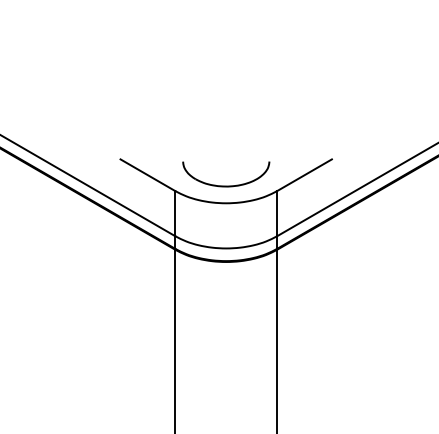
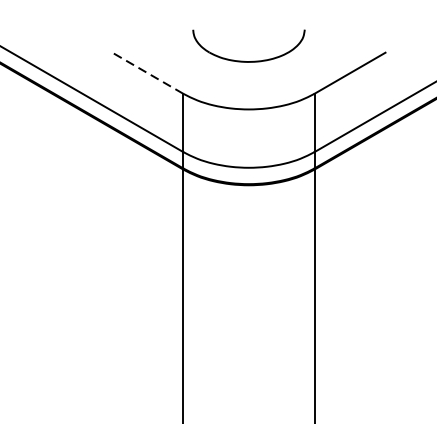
line: (147, 175) -> (147, 73), solid -> dashed
part: (226, 185) -> (249, 60), moved

